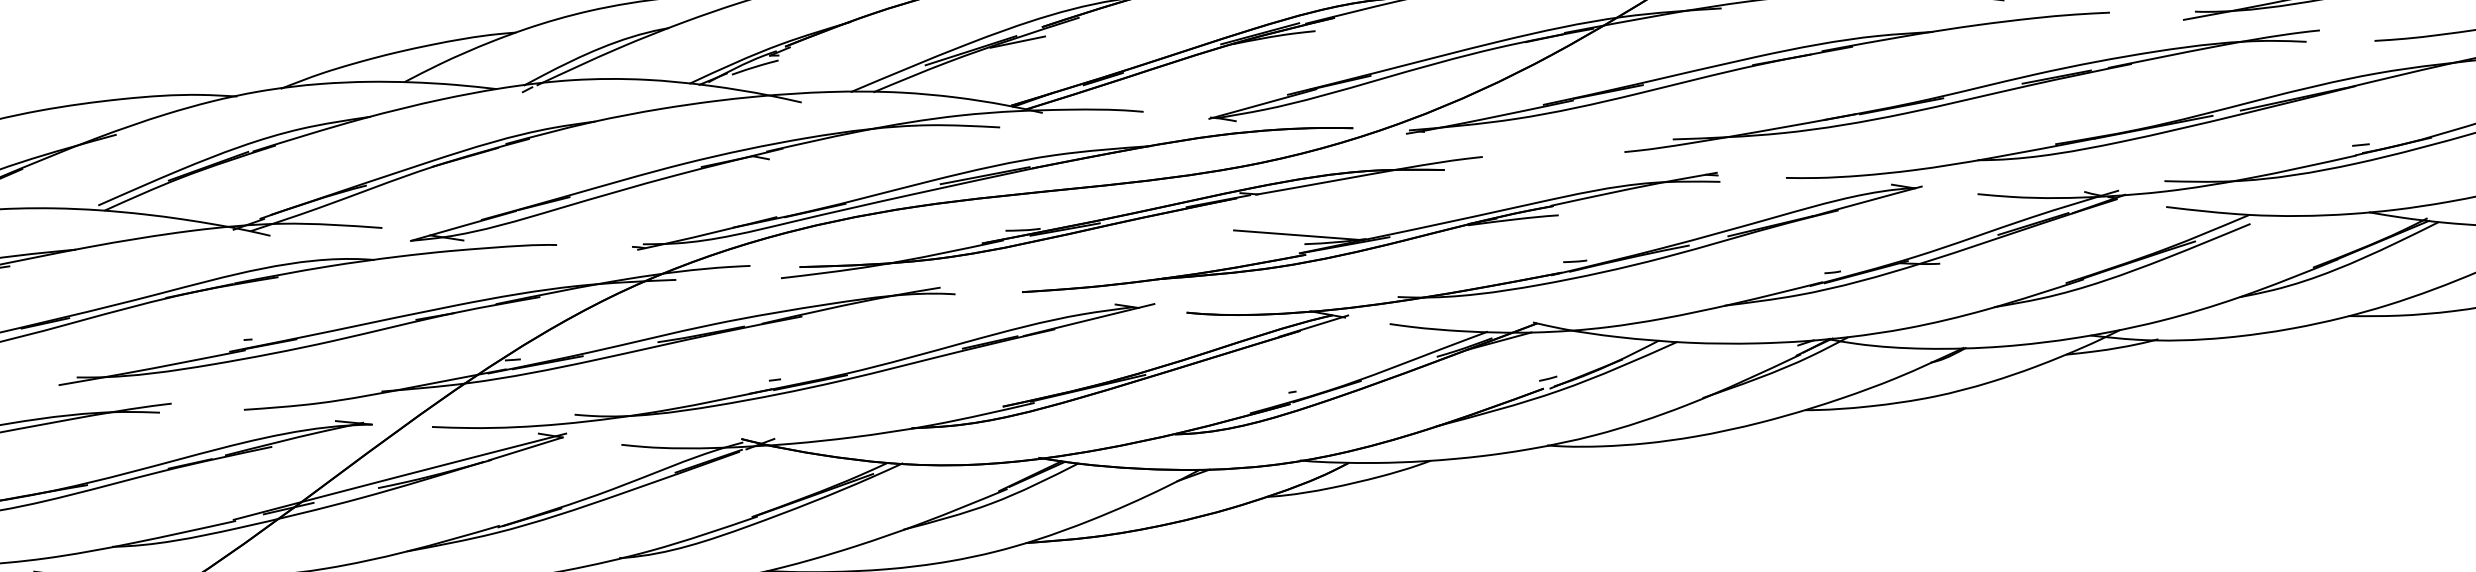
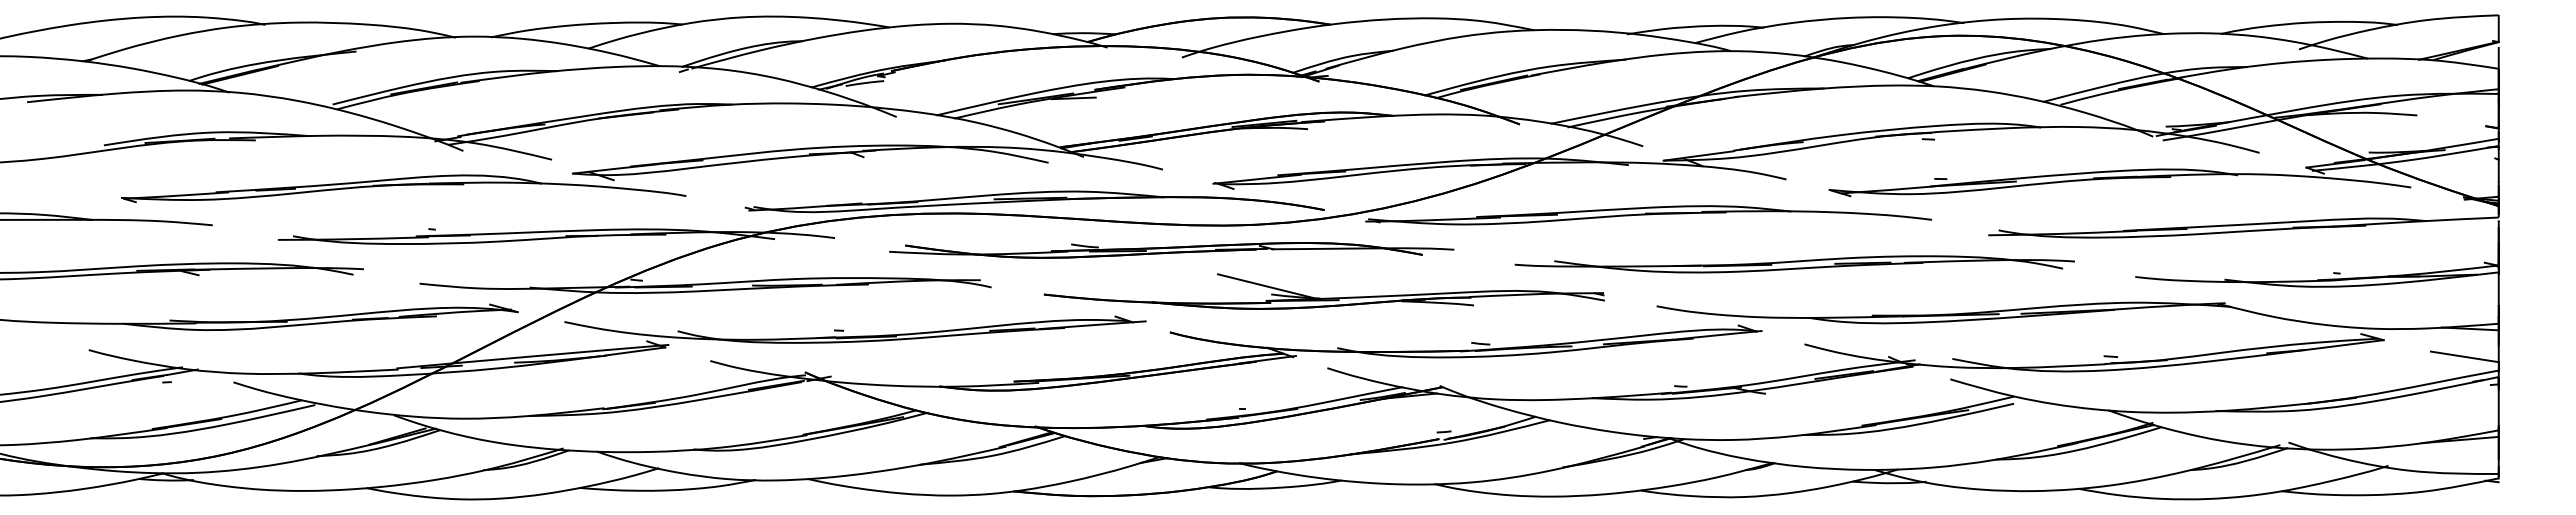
part: (1972, 93) -> (1794, 264), moved
part: (1131, 217) -> (1171, 250), moved

